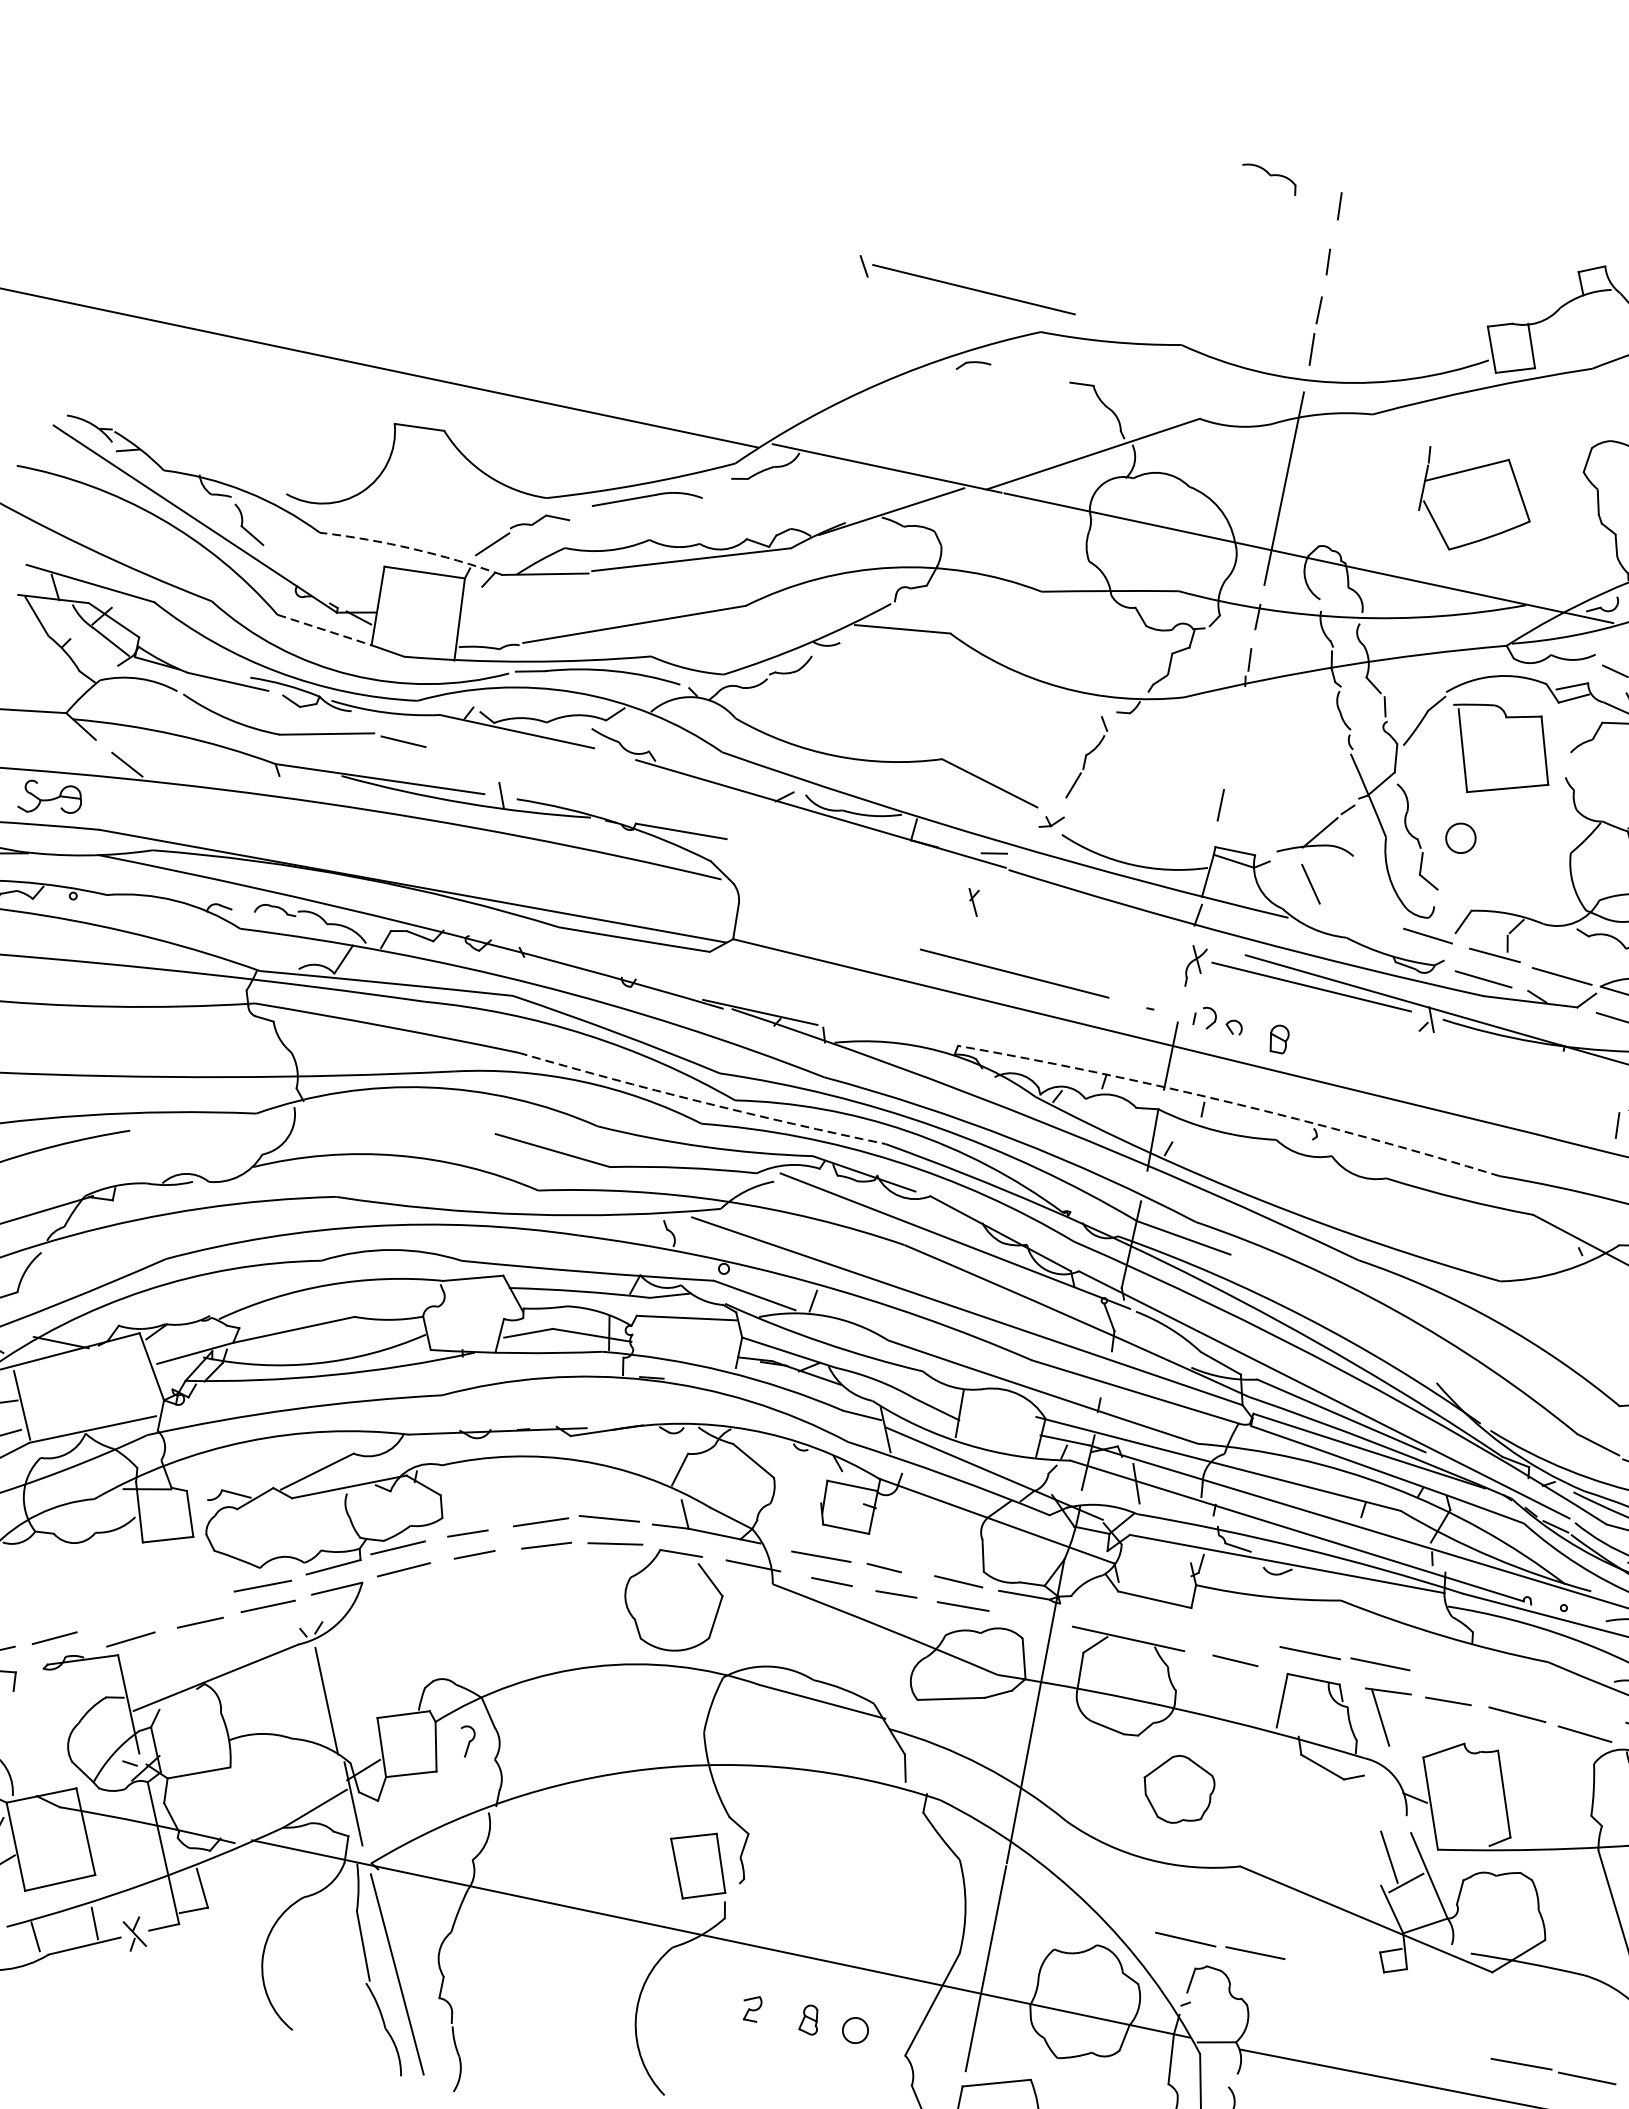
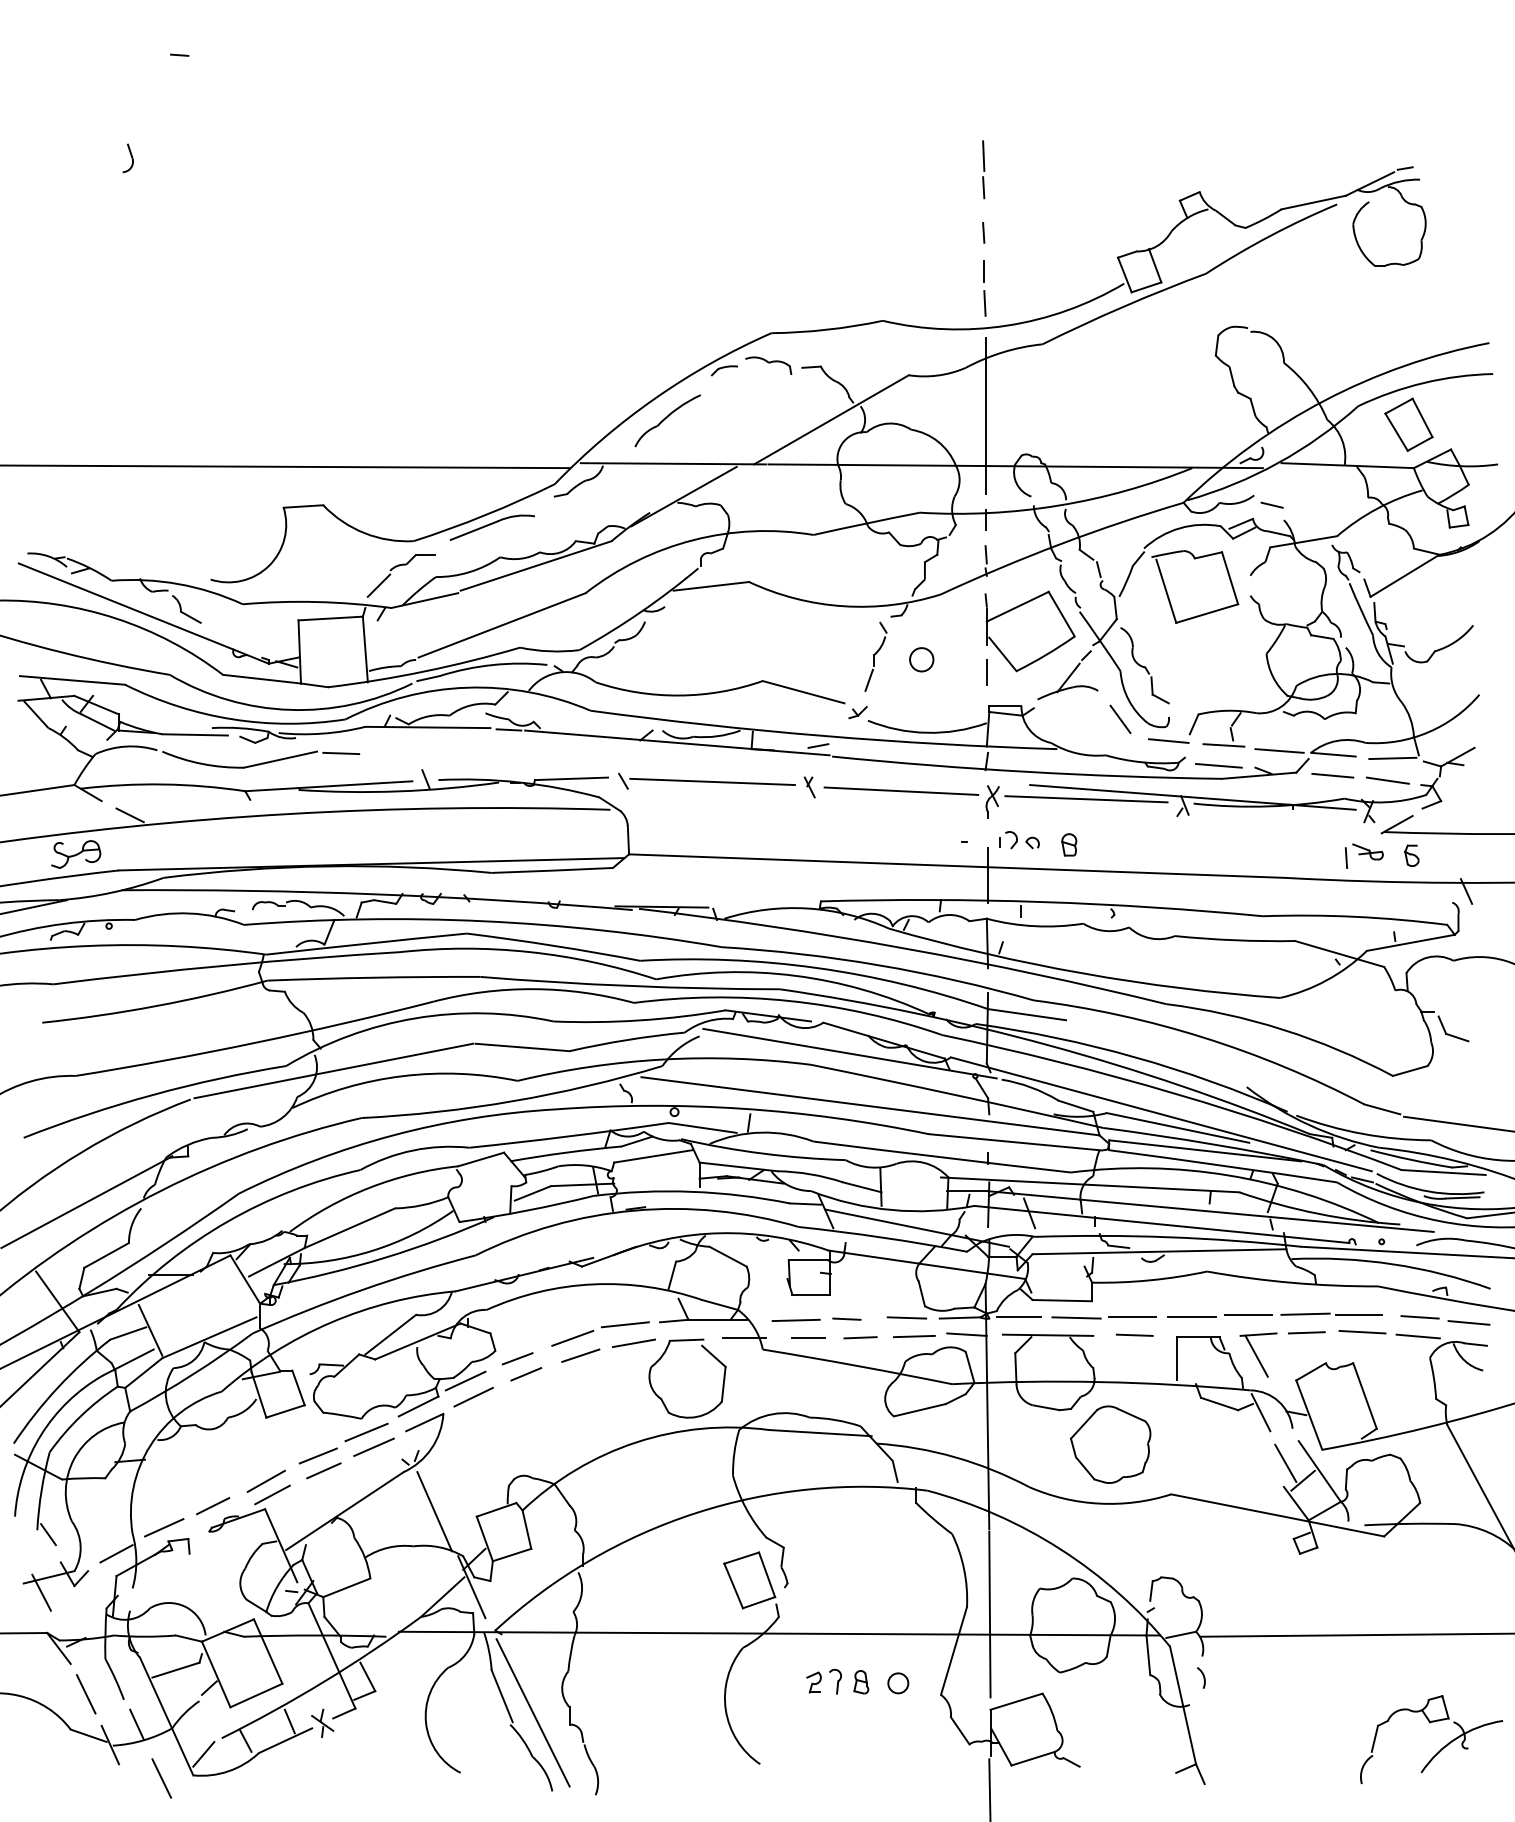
line: (1347, 167) -> (983, 156), added
part: (1269, 178) -> (768, 365), moved
part: (966, 286) -> (706, 780), moved
part: (890, 413) -> (667, 420), added
part: (1475, 503) -> (1029, 631), moved
arc: (412, 549) -> (317, 602), dashed -> solid
line: (325, 630) -> (262, 679), dashed -> solid
line: (616, 754) -> (508, 729), added
circle: (1460, 837) -> (921, 659), moved
line: (1310, 884) -> (1120, 719), moved
line: (1014, 972) -> (901, 790), moved
arc: (701, 1102) -> (630, 986), dashed -> solid
arc: (1231, 1103) -> (1042, 902), dashed -> solid
line: (313, 1131) -> (333, 1070), added
line: (196, 1602) -> (317, 1455), added
line: (1096, 1609) -> (1018, 1317), added
line: (1028, 1617) -> (966, 1334), added
line: (125, 1619) -> (265, 1480), added
line: (1591, 1711) -> (1419, 1317), added
part: (466, 1741) -> (835, 1681), moved
line: (1371, 1788) -> (1260, 1412), added
part: (1177, 1789) -> (1110, 1444), size x1.43
part: (1219, 1945) -> (1103, 1317), moved
part: (1553, 2069) -> (1331, 1313), moved

